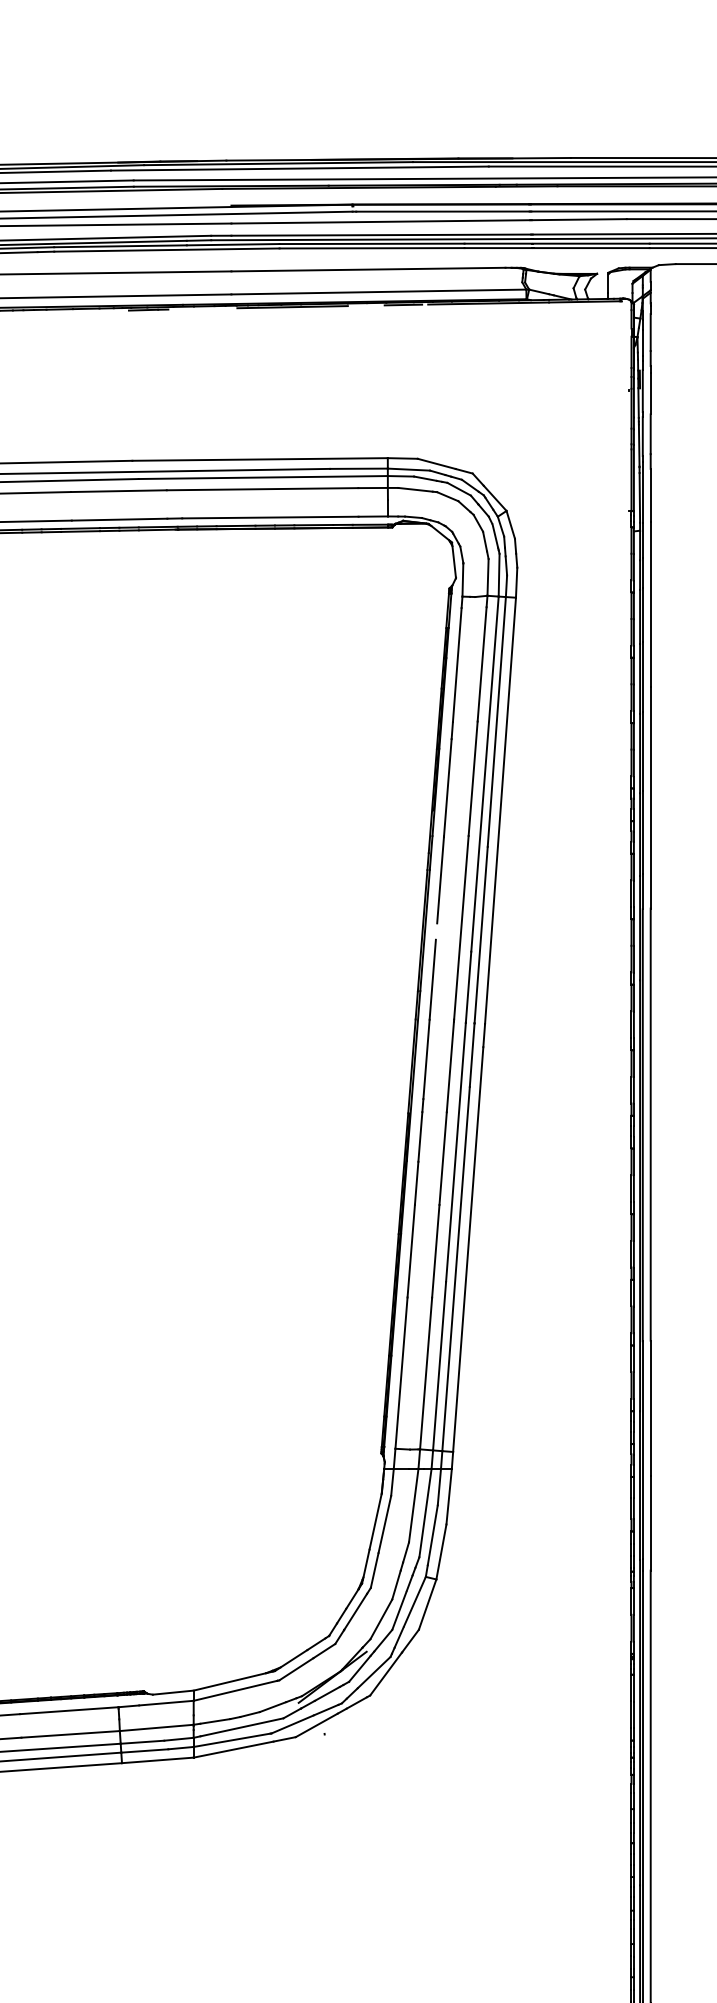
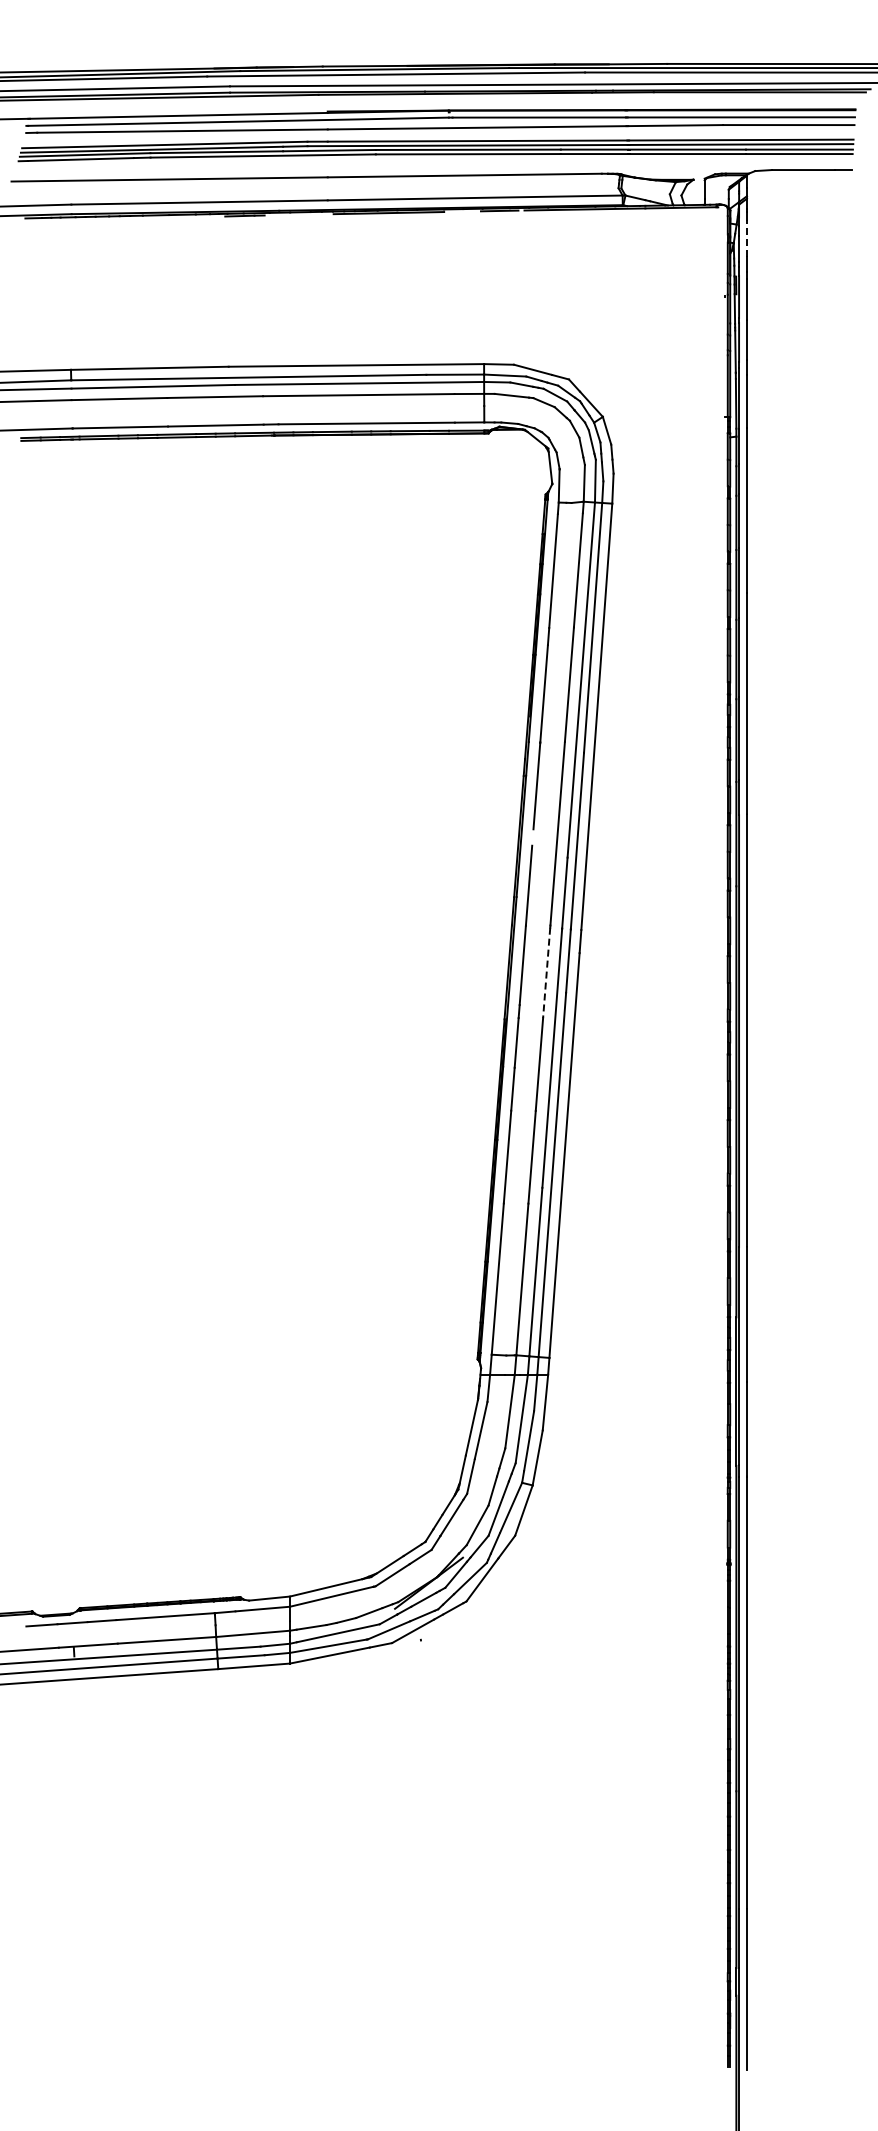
line: (650, 331) -> (746, 237), solid -> dashed
line: (450, 1067) -> (546, 973), solid -> dashed

